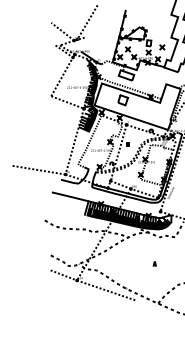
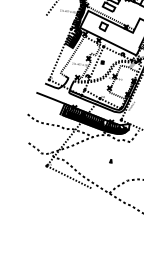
line: (67, 102) -> (58, 22), removed
line: (38, 169) -> (28, 72), removed
line: (63, 275) -> (36, 160), removed

